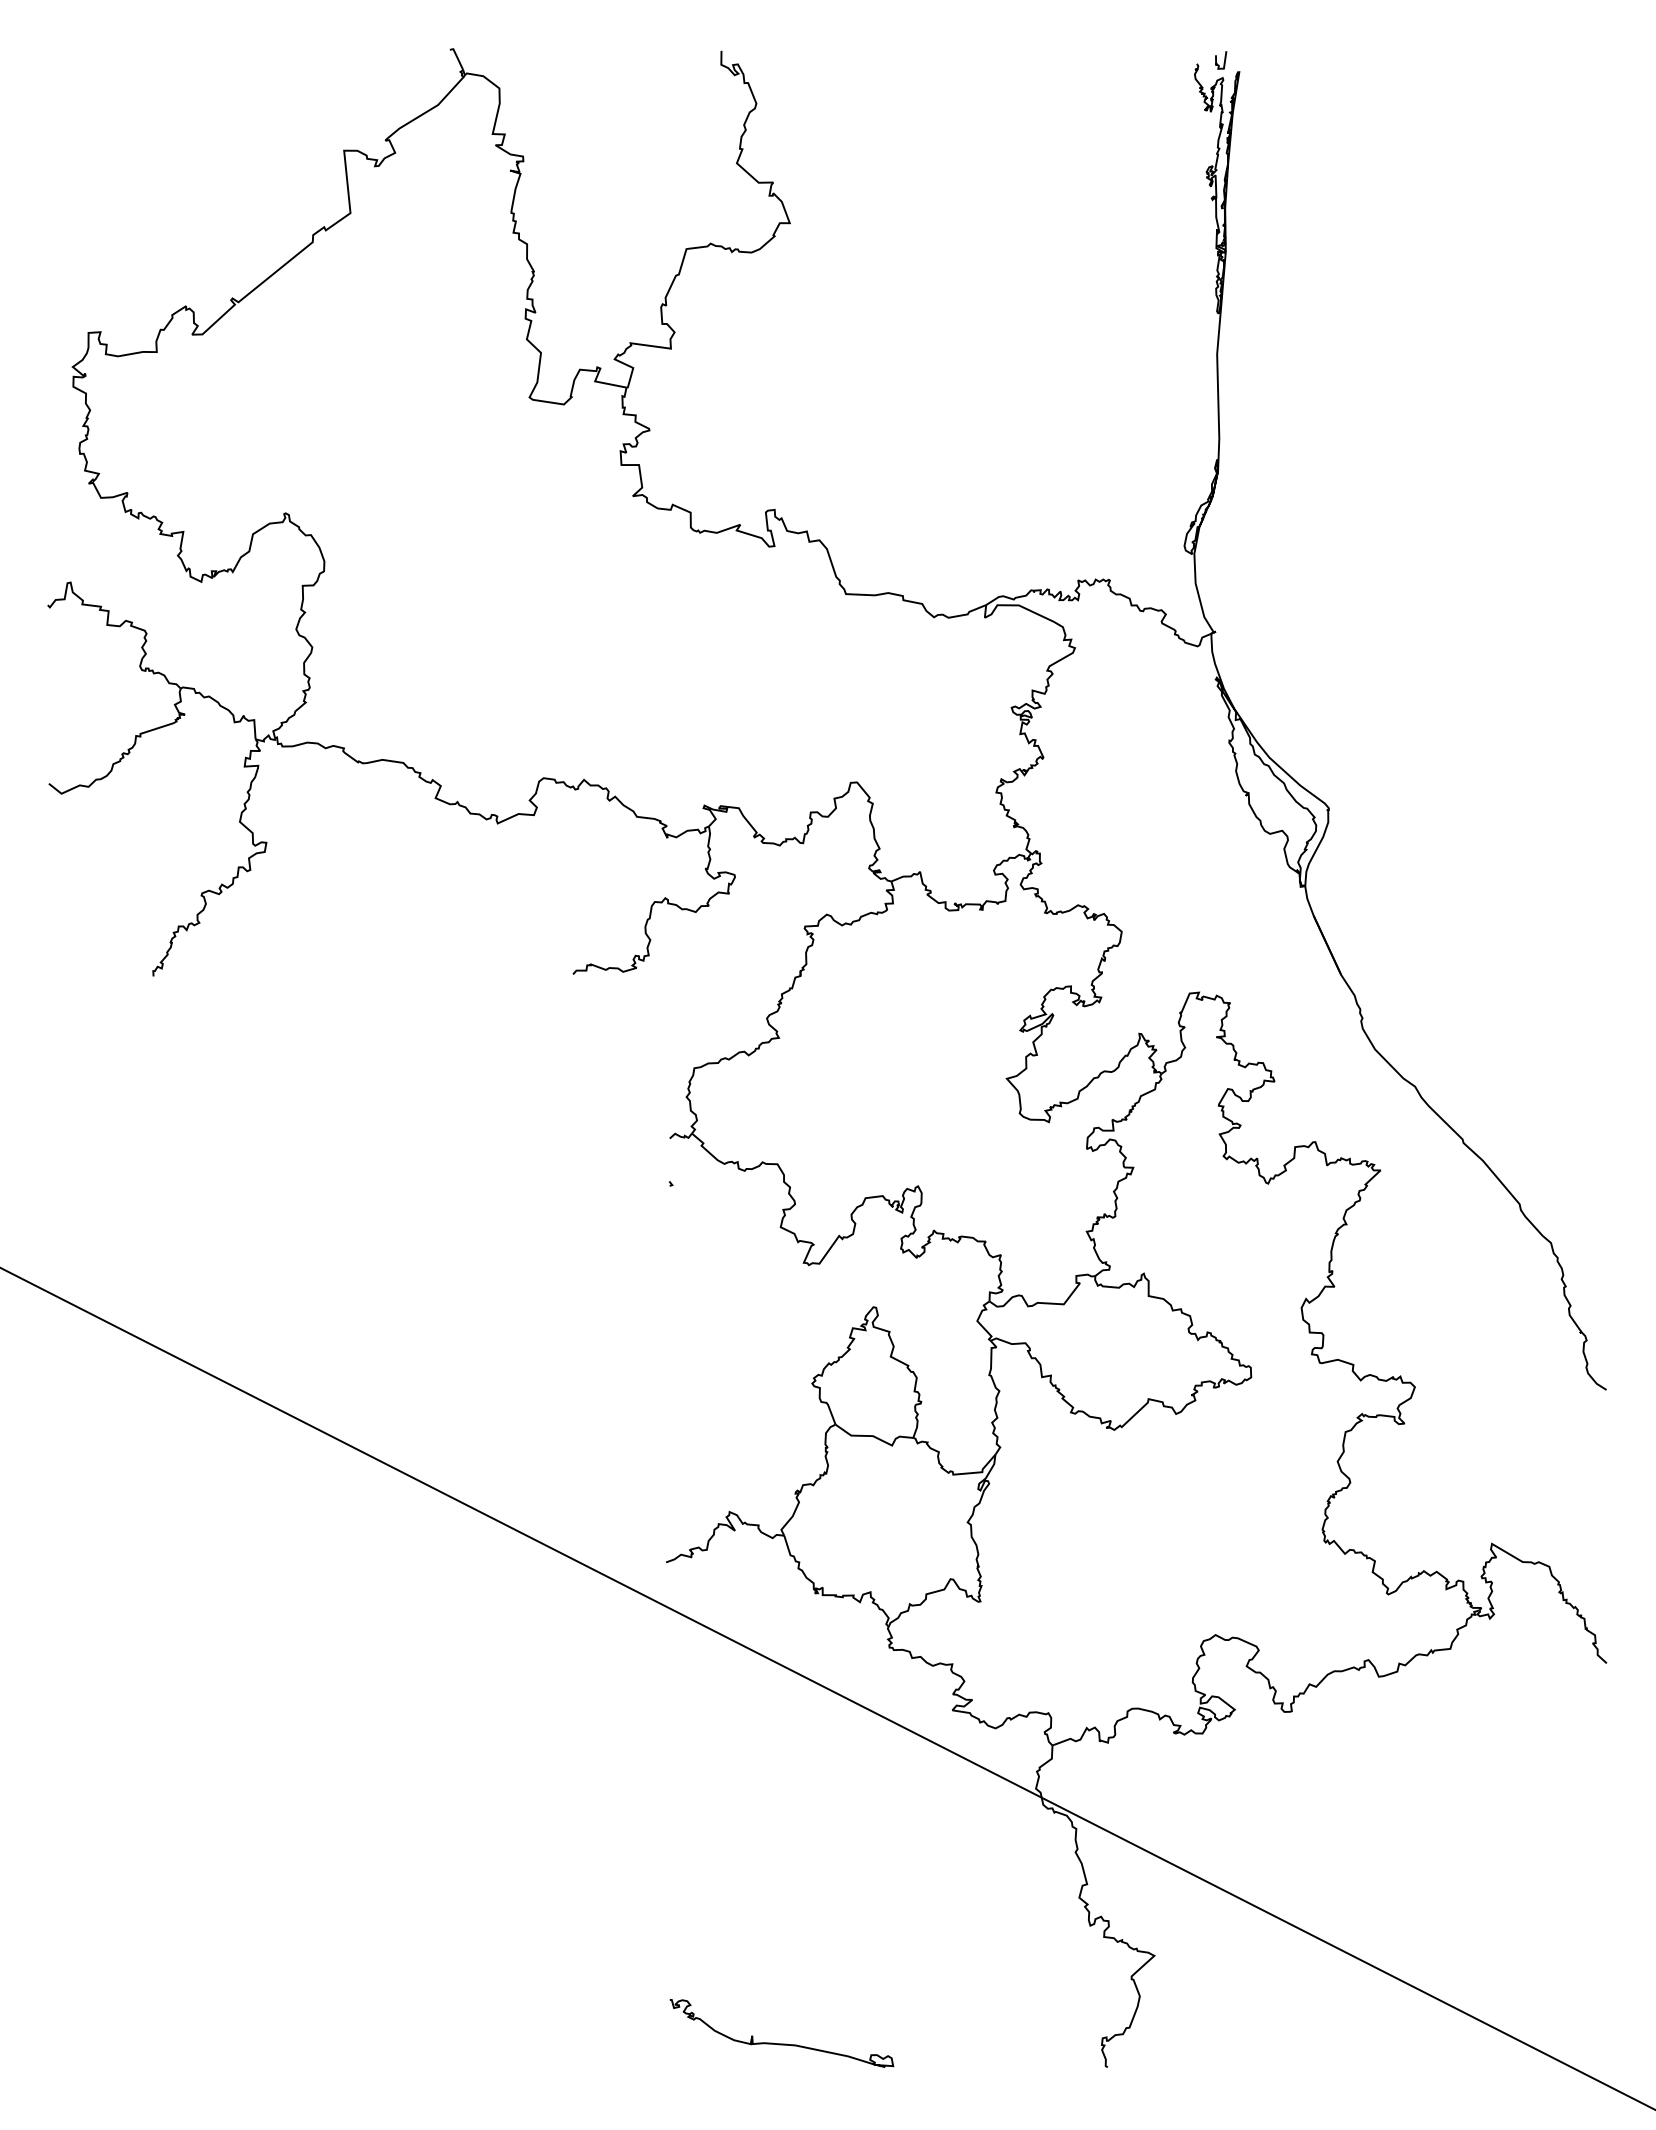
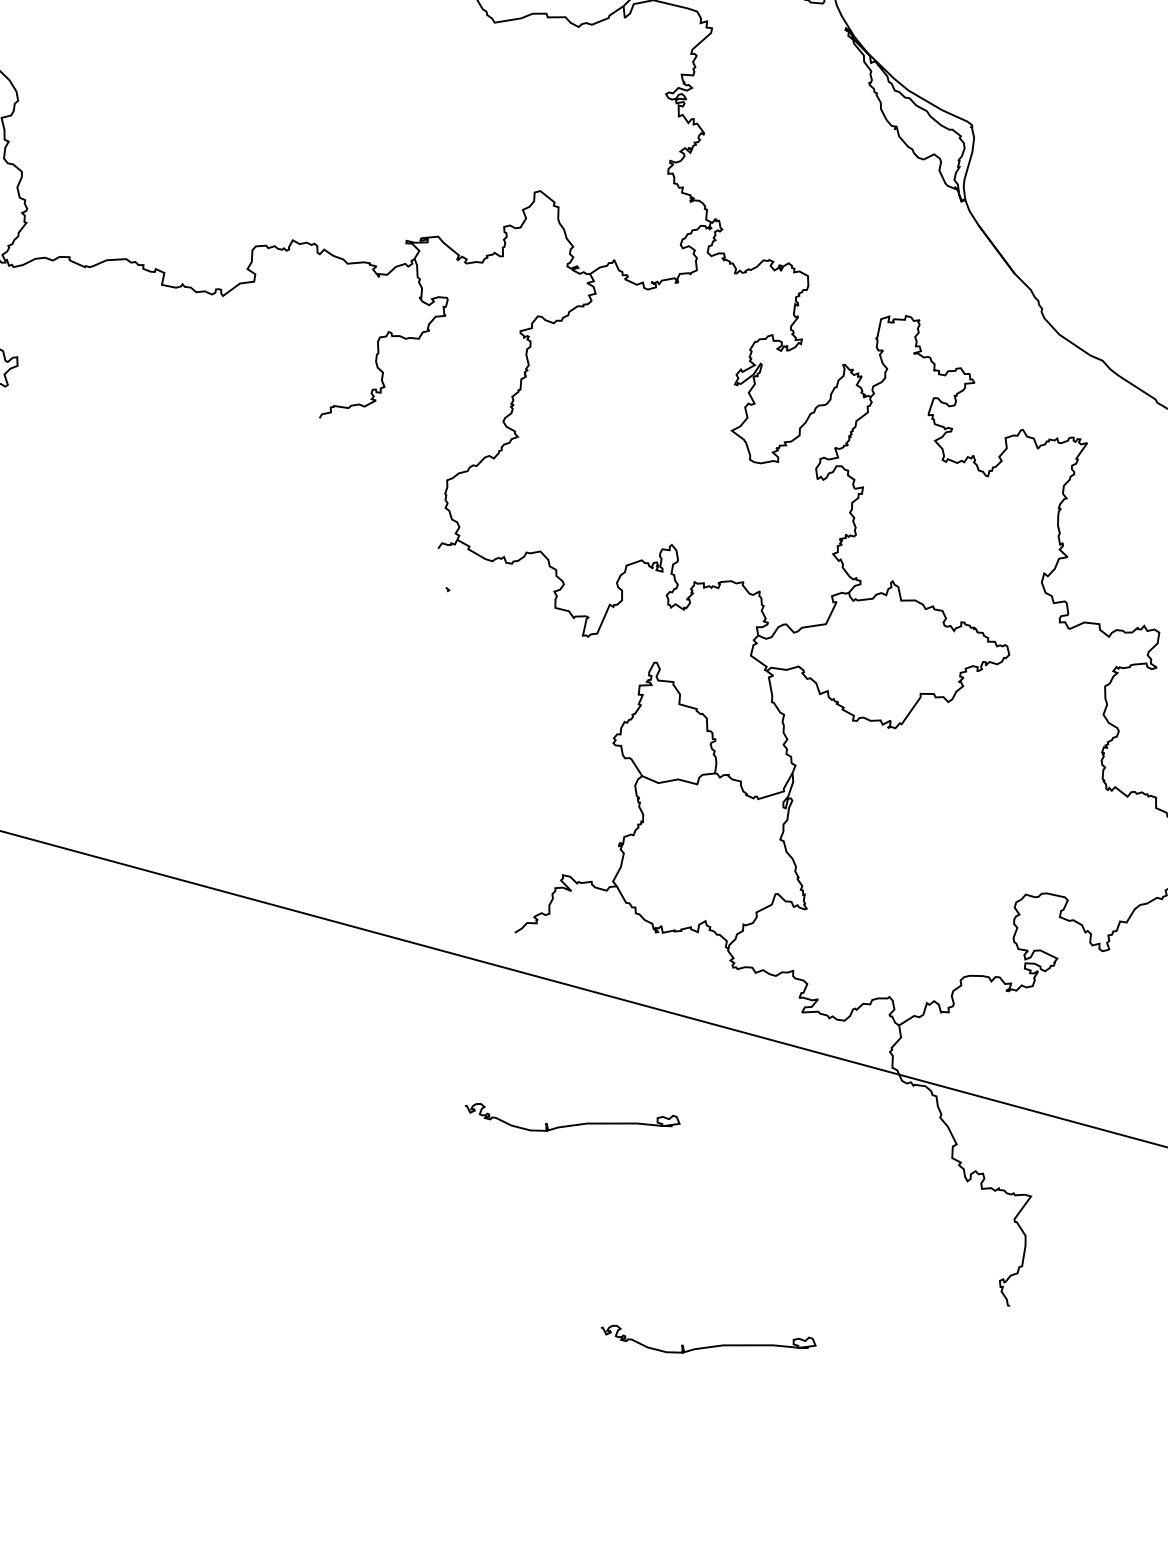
curve: (686, 1778) -> (574, 1124), added

